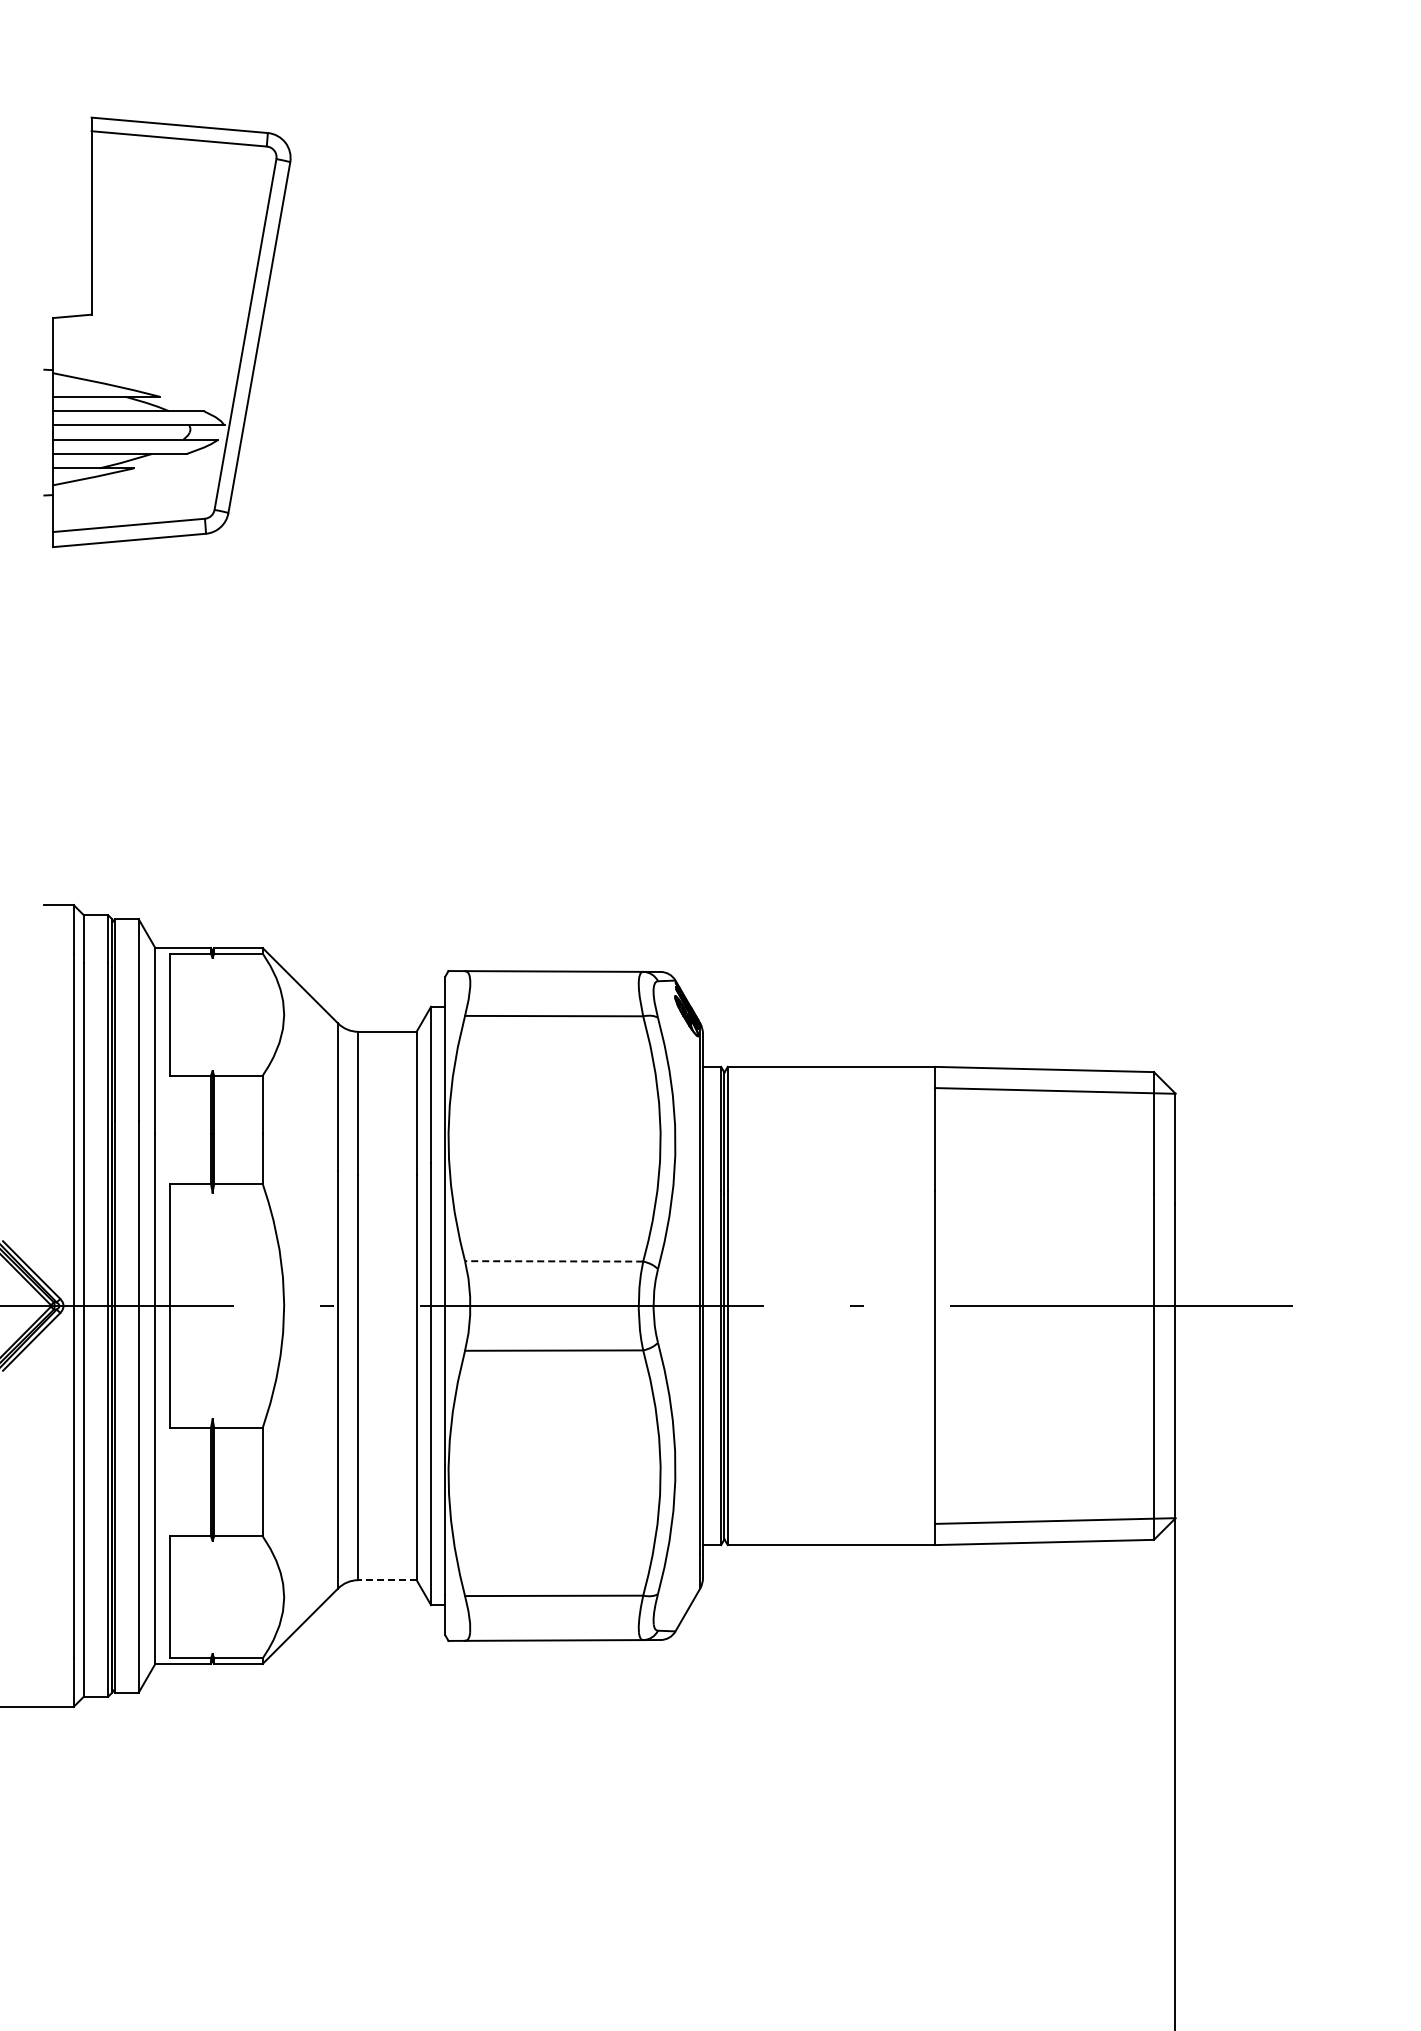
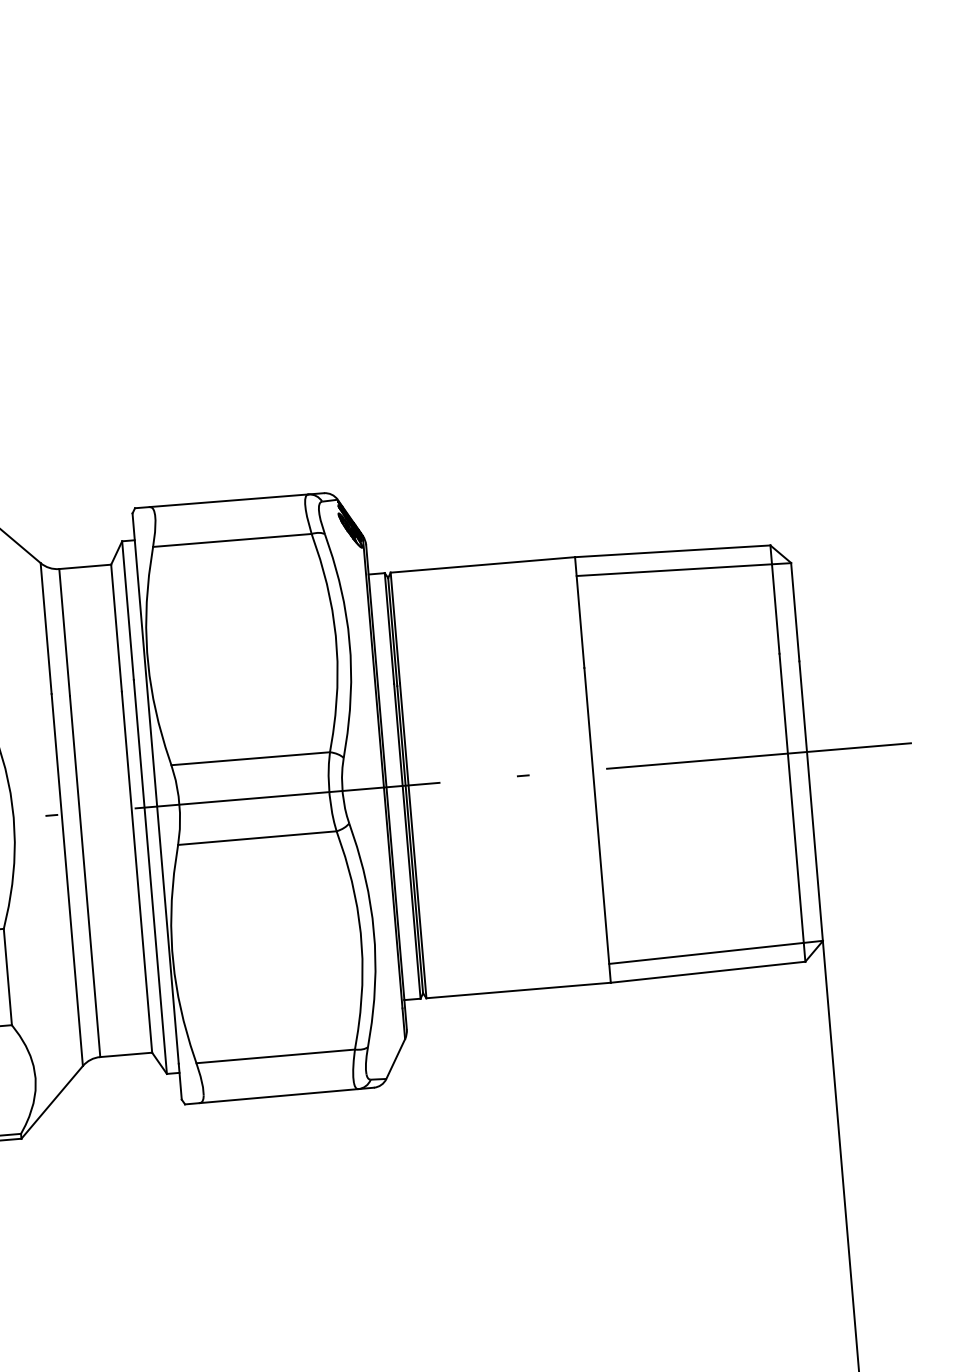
line: (553, 1261) -> (250, 758), dashed -> solid
line: (387, 1580) -> (126, 1055), dashed -> solid

